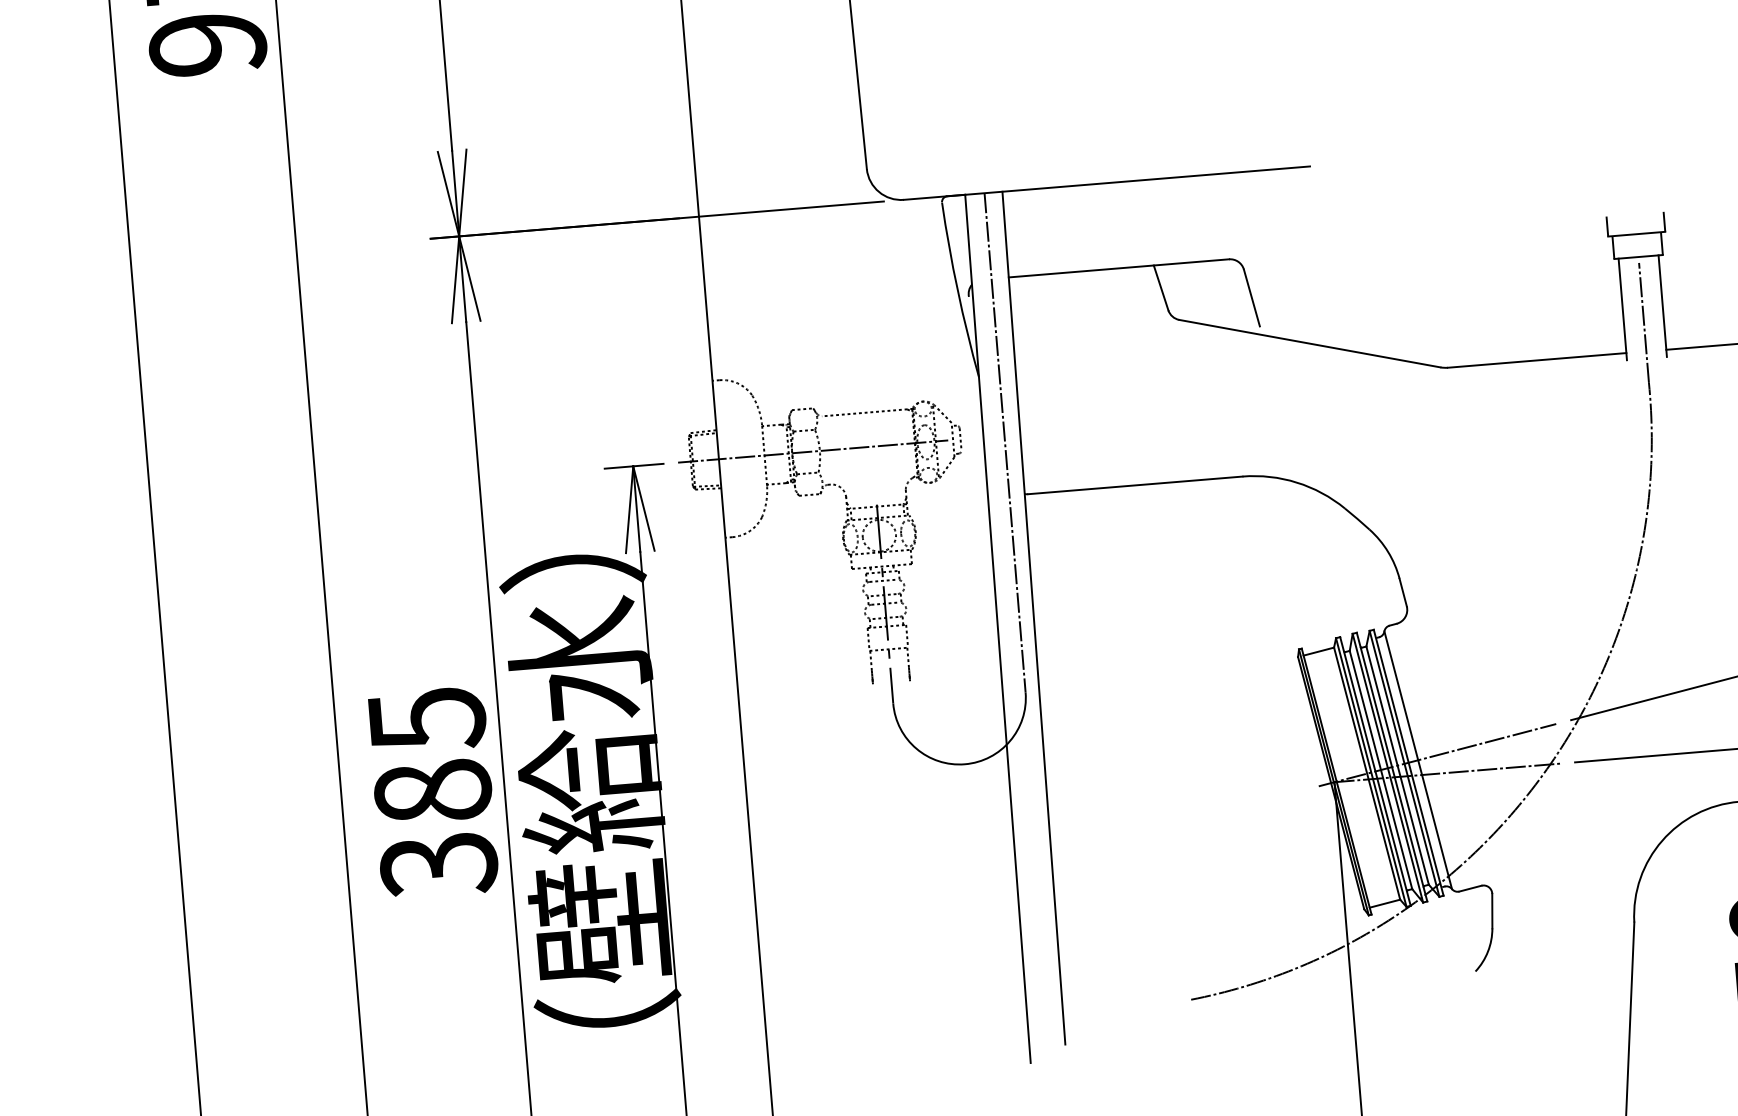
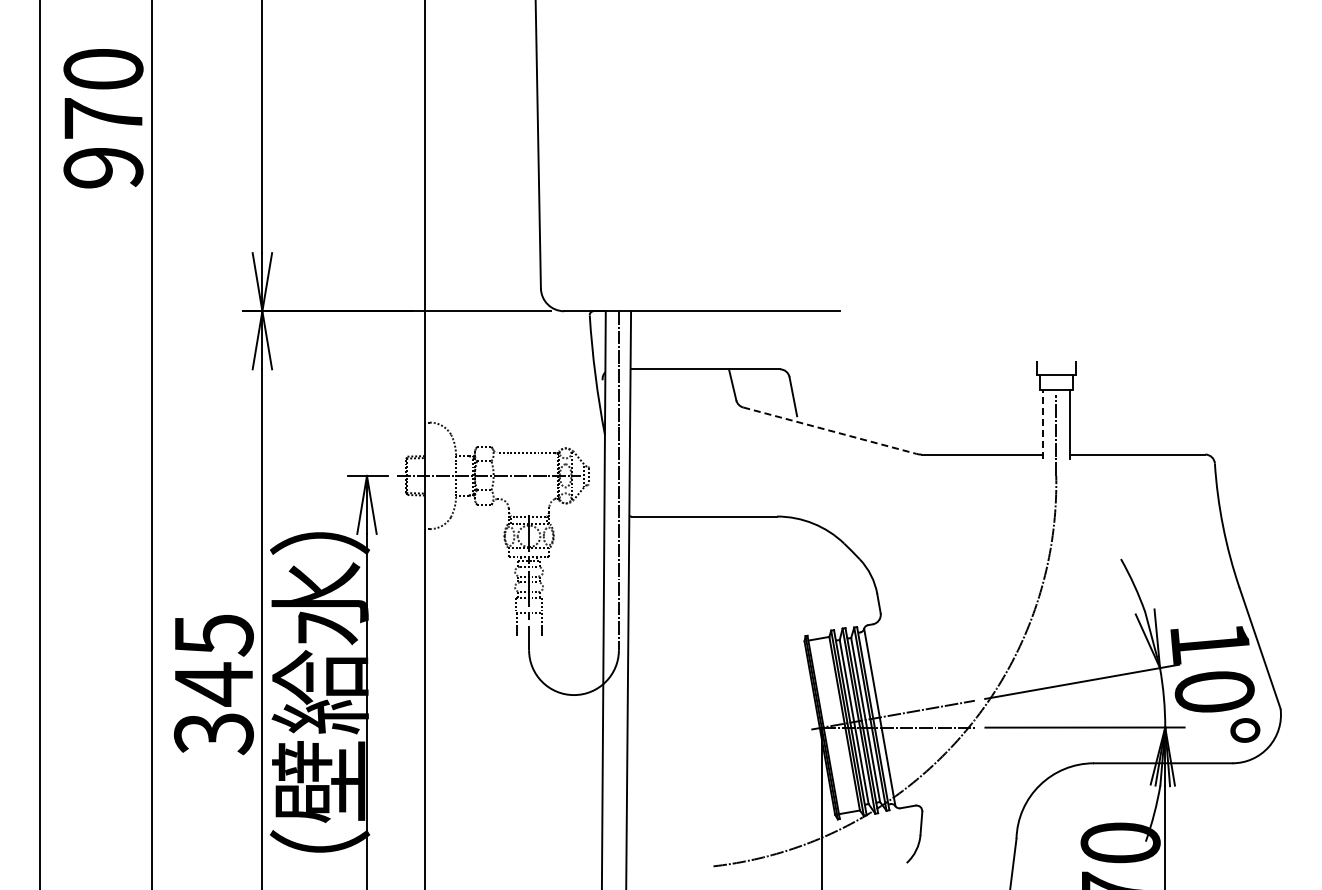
line: (1622, 308) -> (1042, 424), solid -> dashed
line: (1309, 343) -> (829, 430), solid -> dashed
text: (432, 792) -> (213, 684), 385 -> 345

